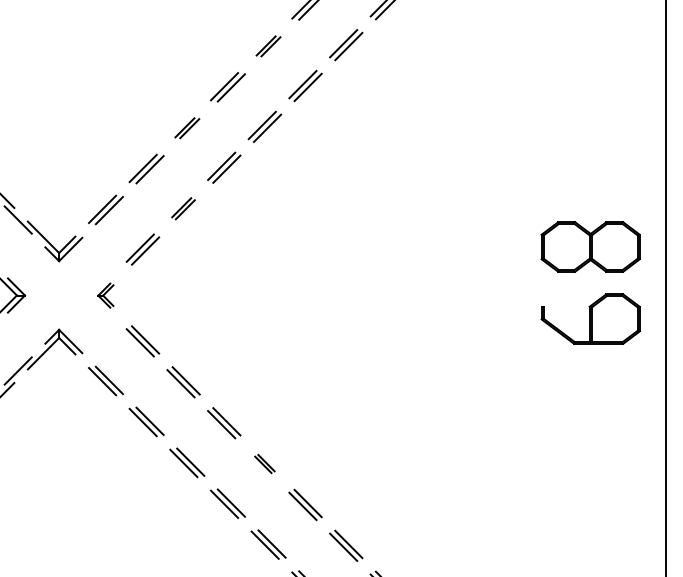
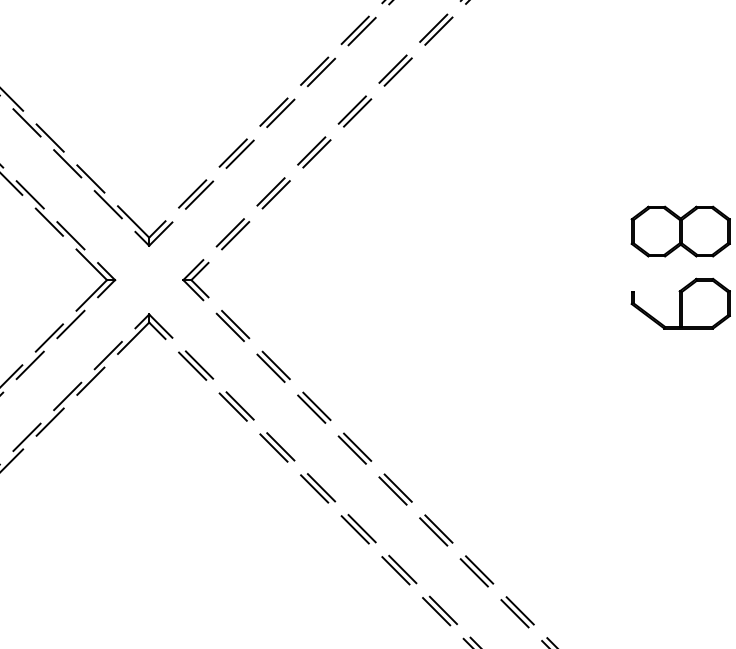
part: (268, 45) -> (358, 30), size x1.43
part: (187, 127) -> (277, 112), size x1.43
part: (183, 208) -> (273, 193), size x1.43
part: (105, 295) -> (195, 280), size x1.67
part: (264, 463) -> (354, 448), size x1.67

